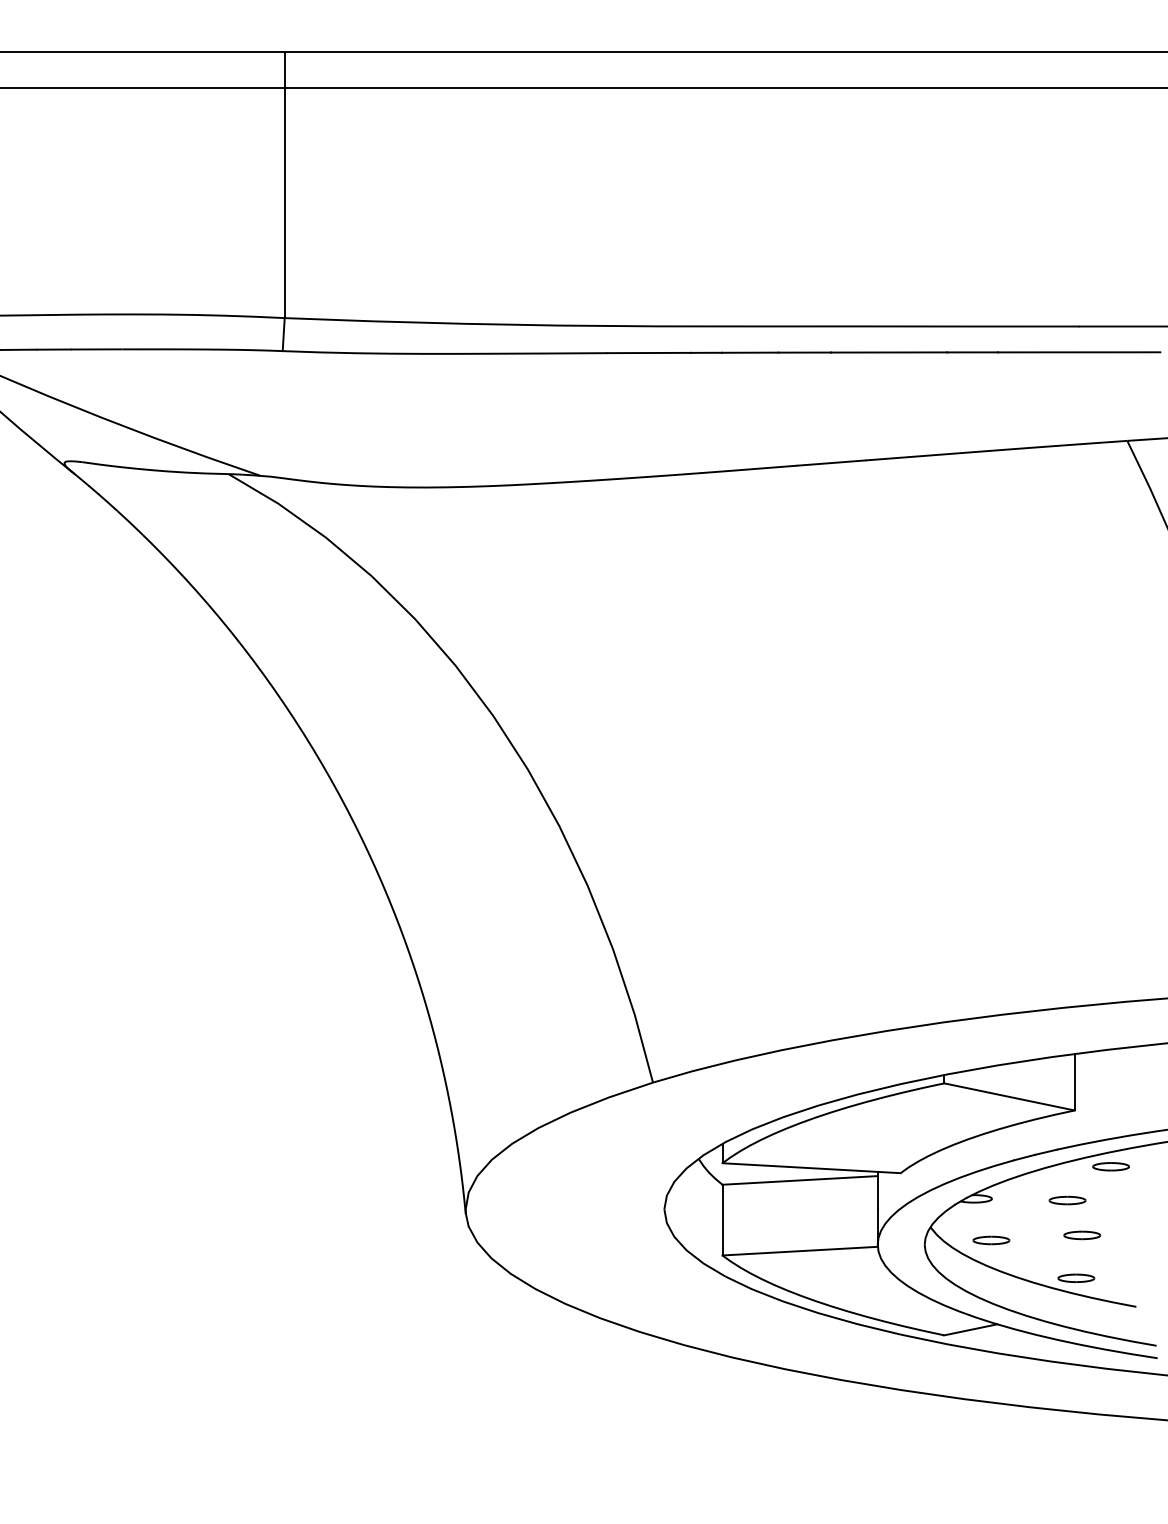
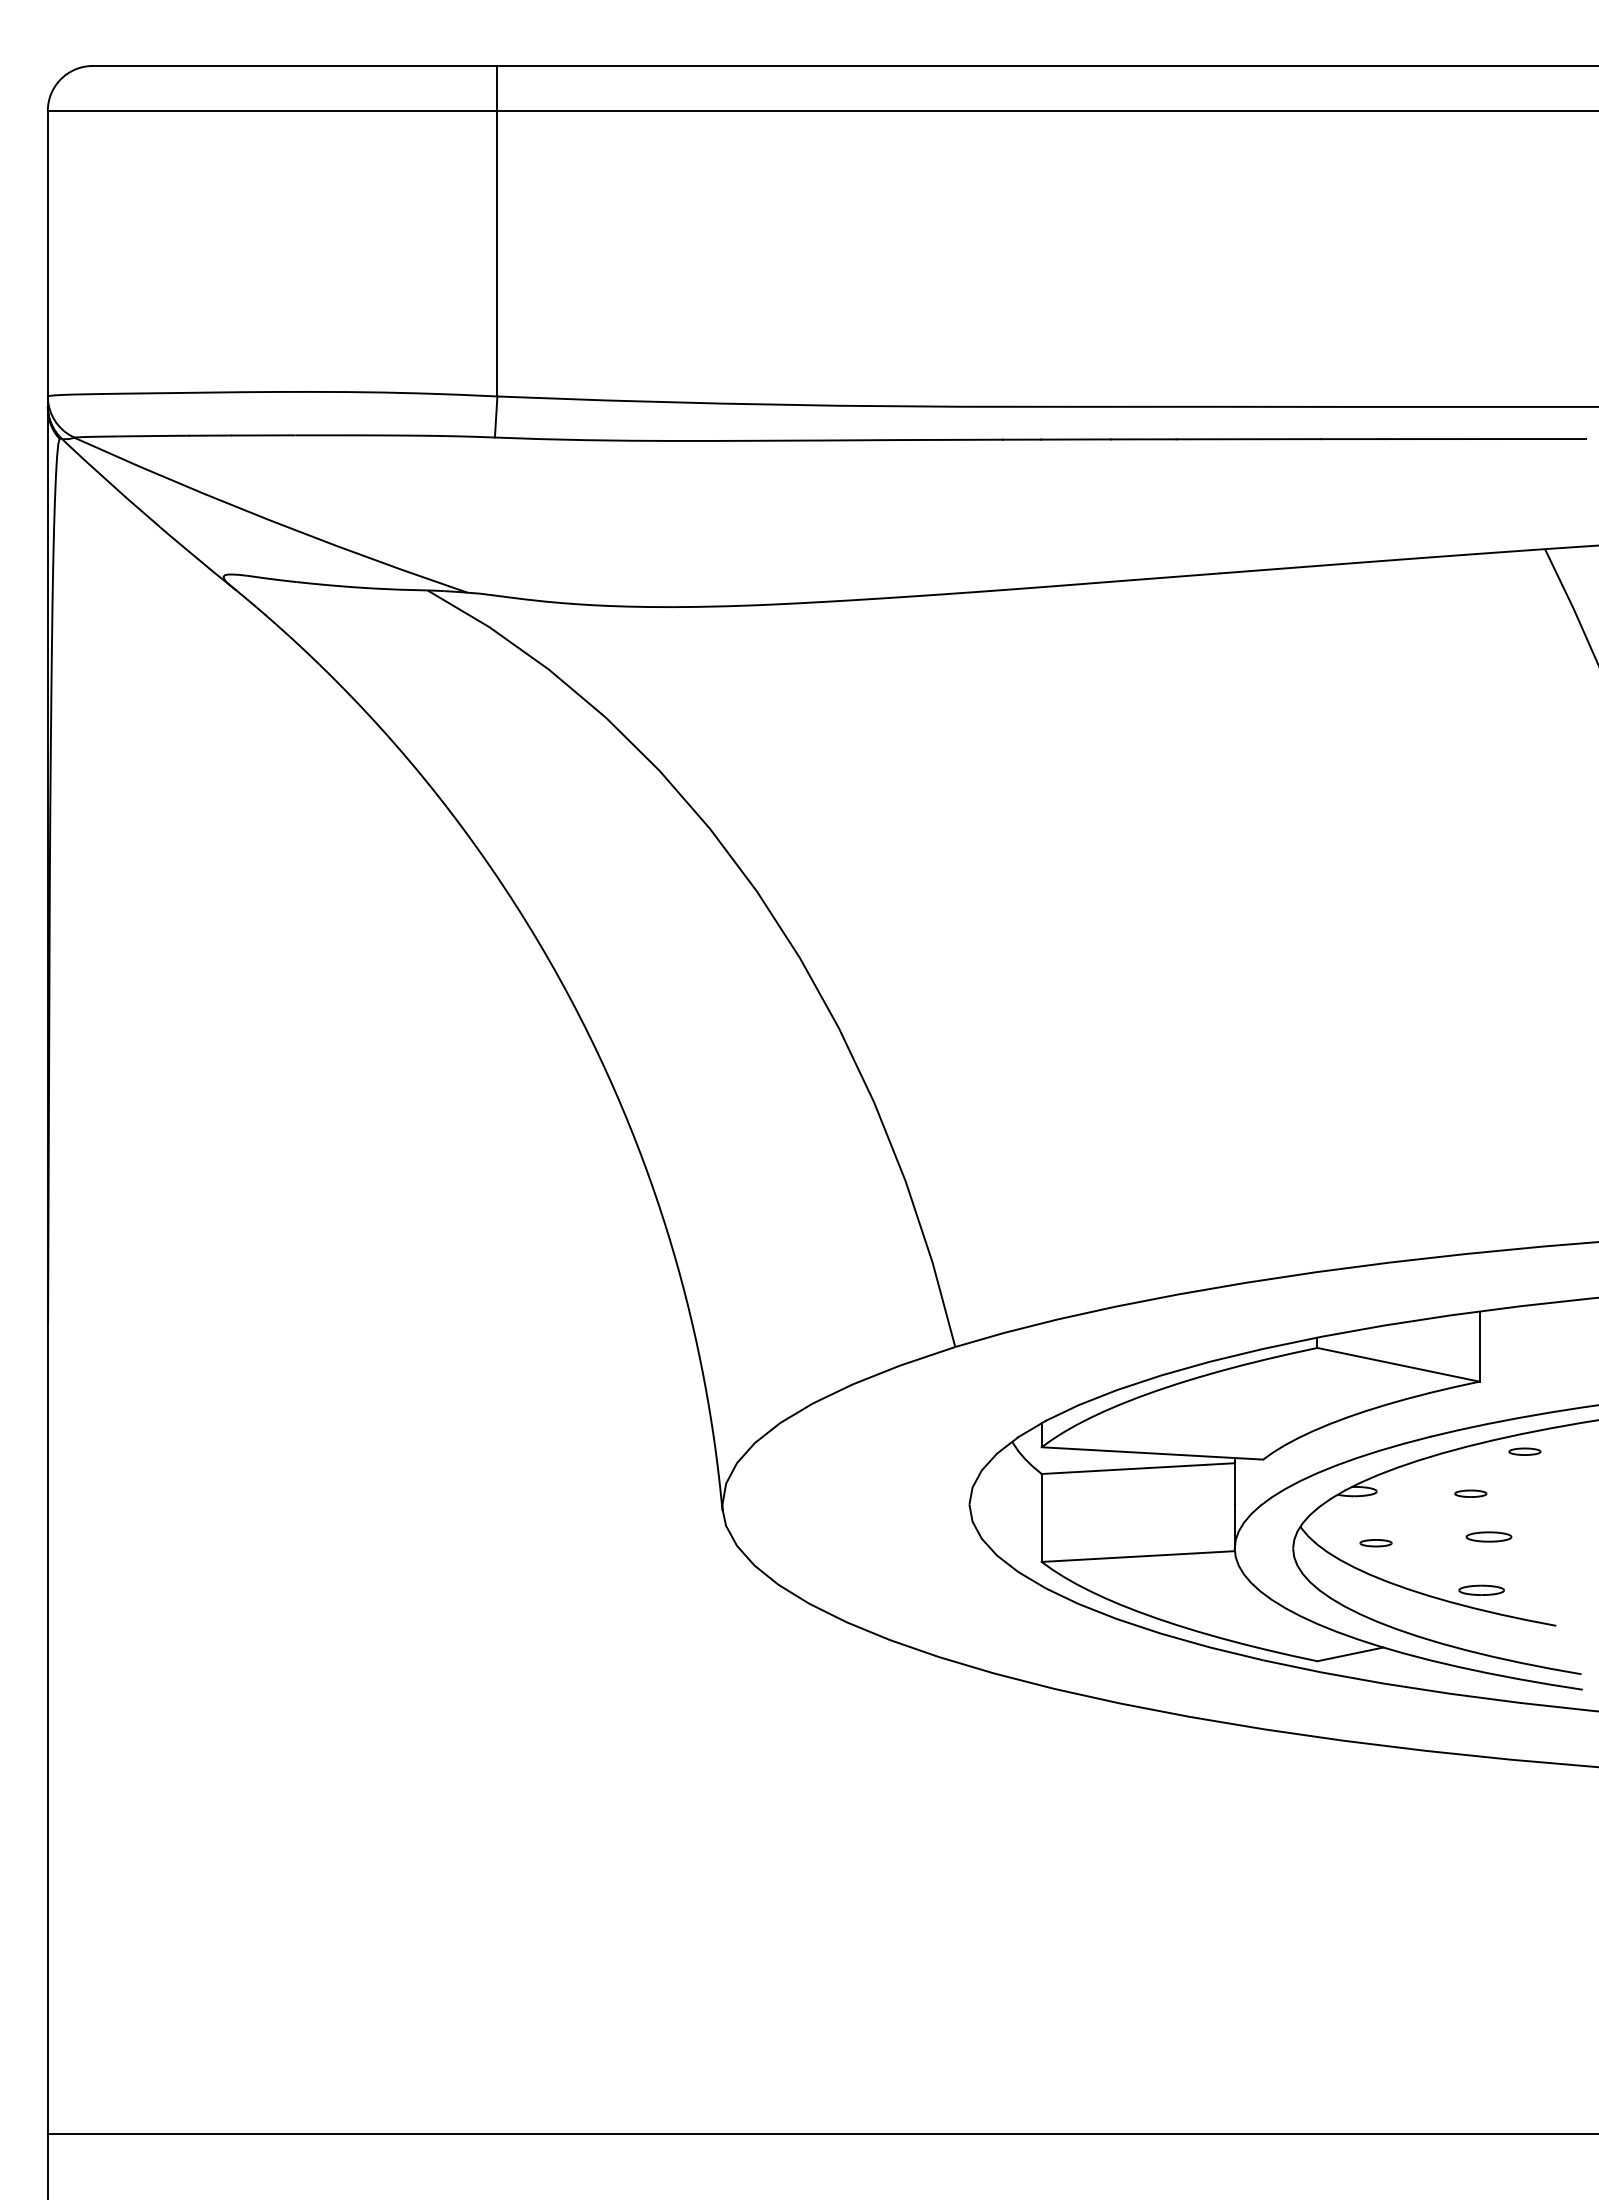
part: (1110, 1166) -> (1524, 1451), size x0.7
part: (1067, 1200) -> (1470, 1493), size x0.7
part: (990, 1239) -> (1375, 1542), size x0.7

